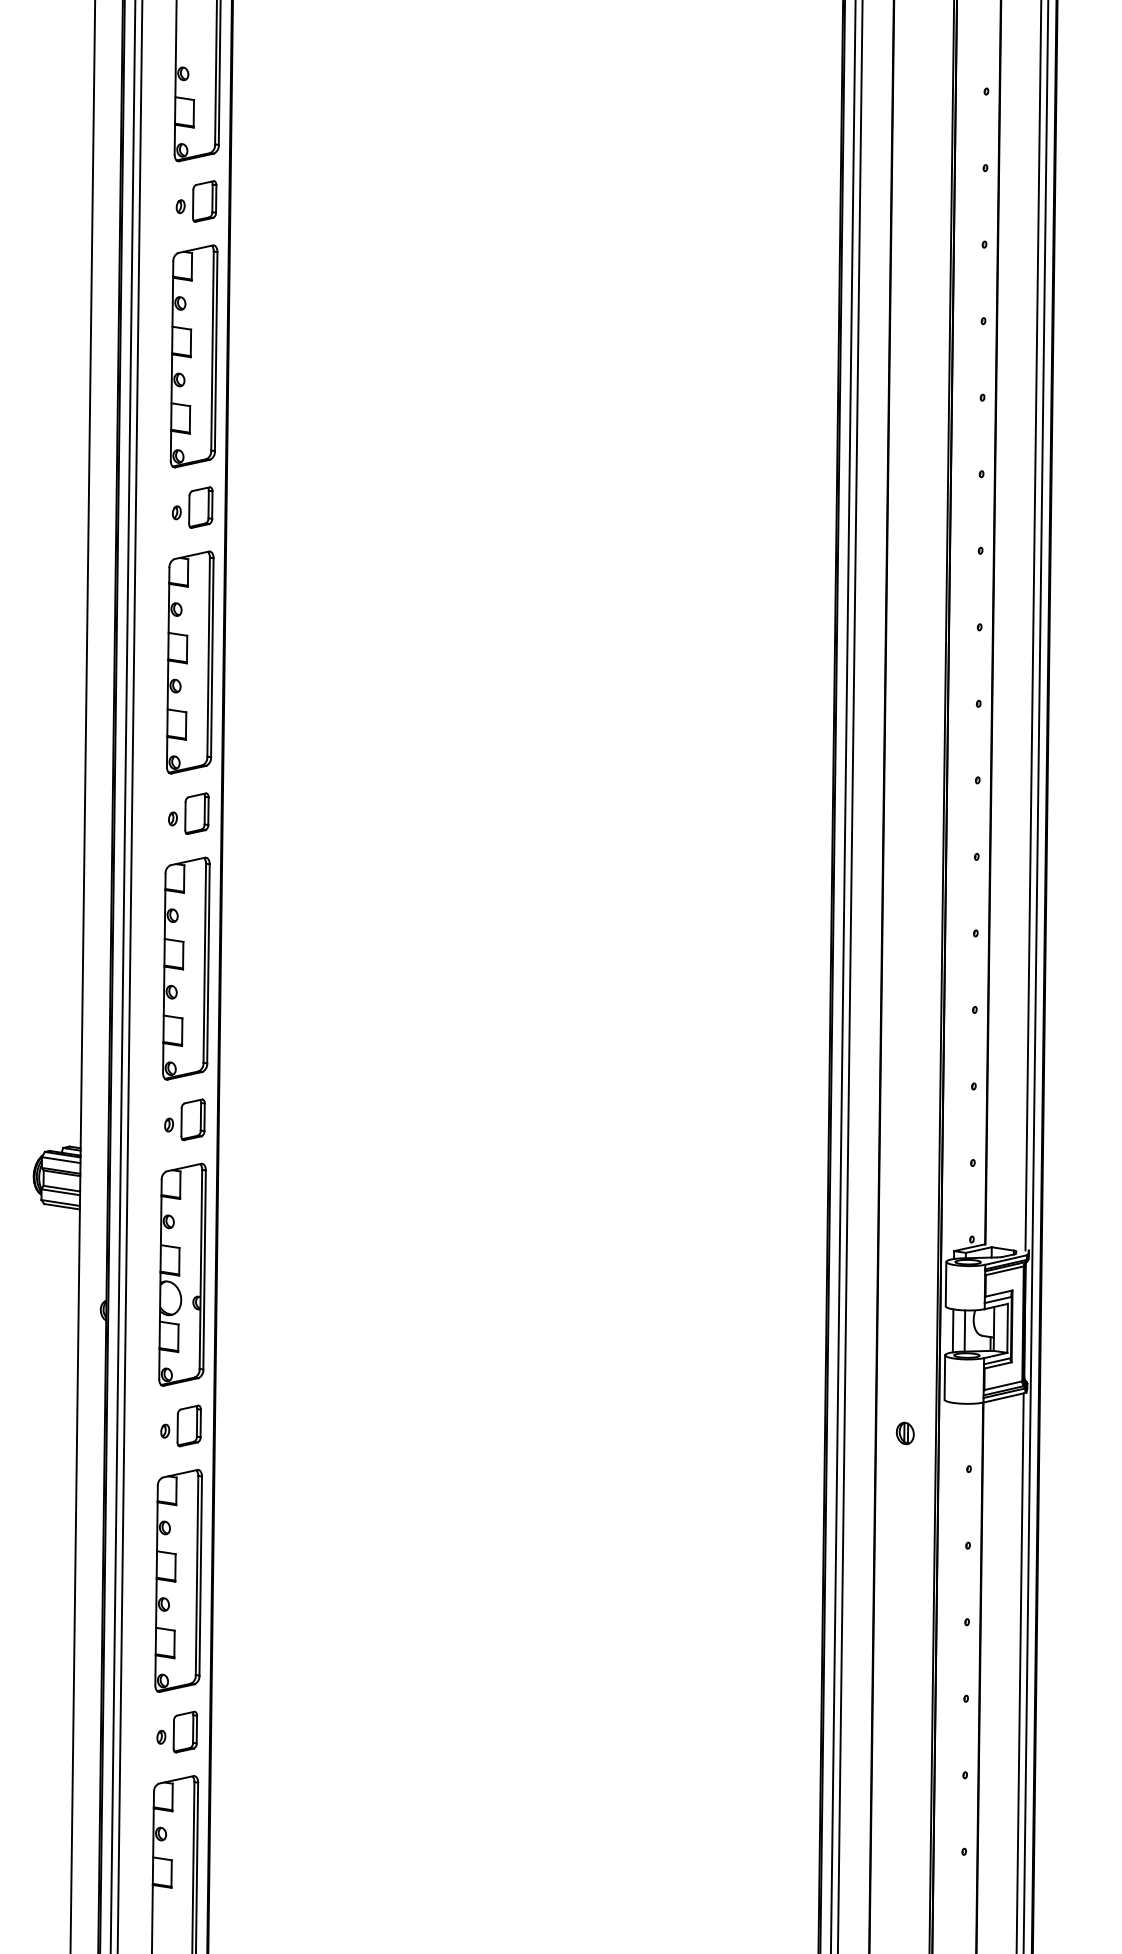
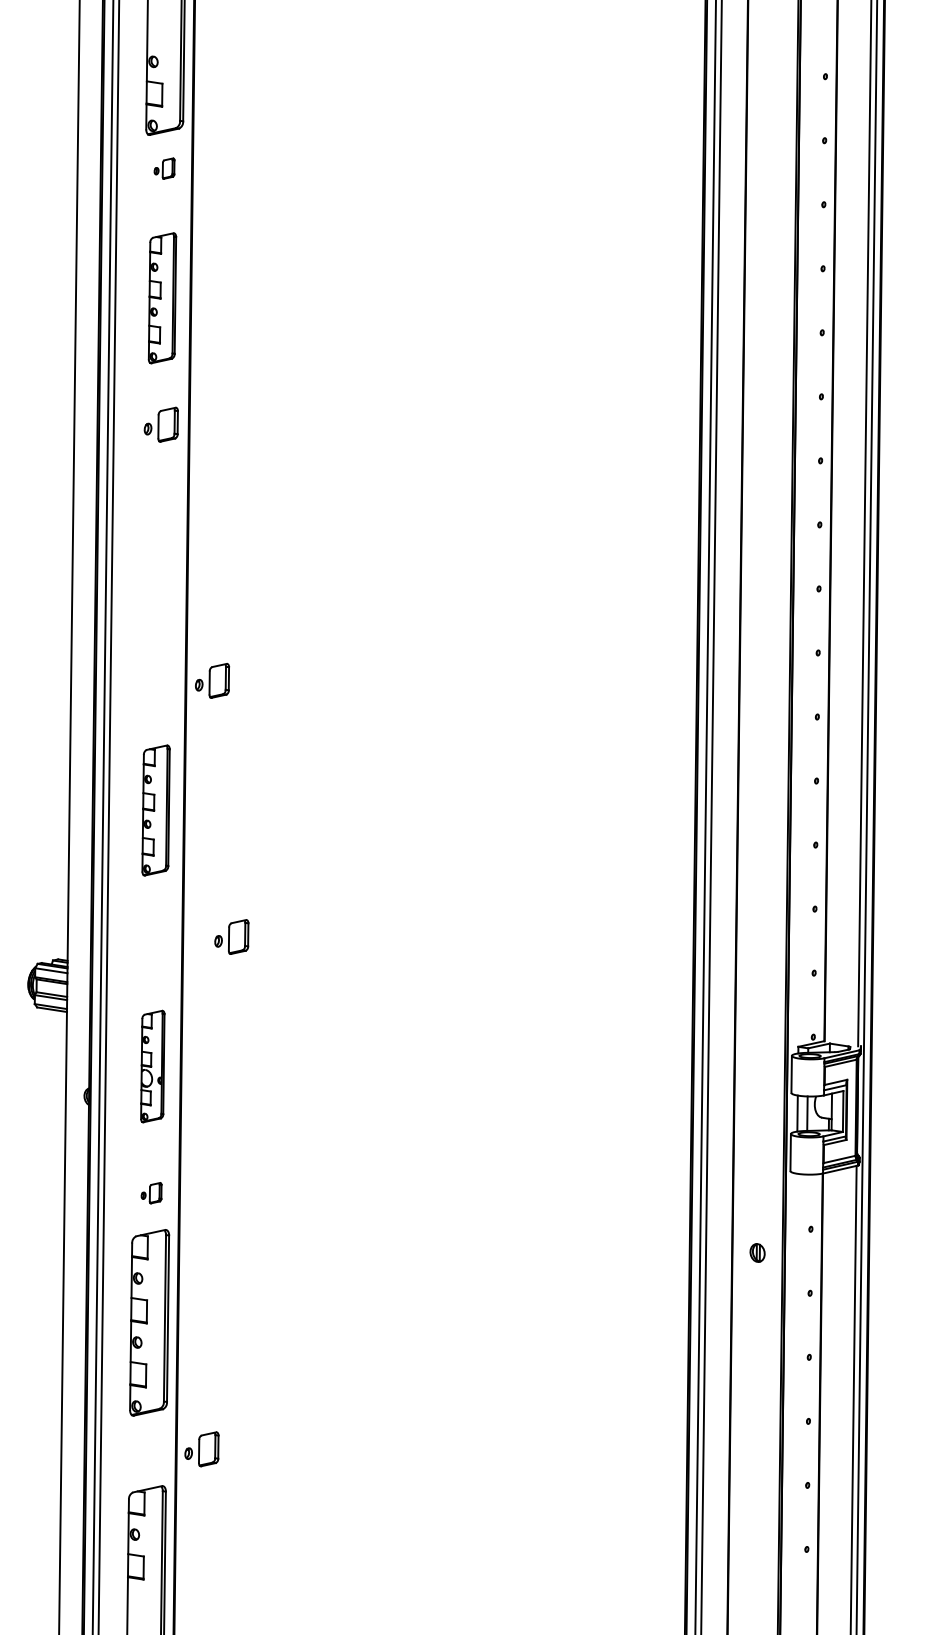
part: (196, 201) -> (164, 168), size x0.6
part: (193, 356) -> (162, 298), size x0.7
part: (190, 662) -> (159, 554), removed
part: (188, 813) -> (212, 680), moved
part: (186, 968) -> (156, 810), size x0.7
part: (184, 1119) -> (231, 936), moved
part: (182, 1274) -> (152, 1066), size x0.6
part: (180, 1425) -> (151, 1192), size x0.6
part: (904, 1433) -> (756, 1253), moved
part: (177, 1731) -> (202, 1448), moved

